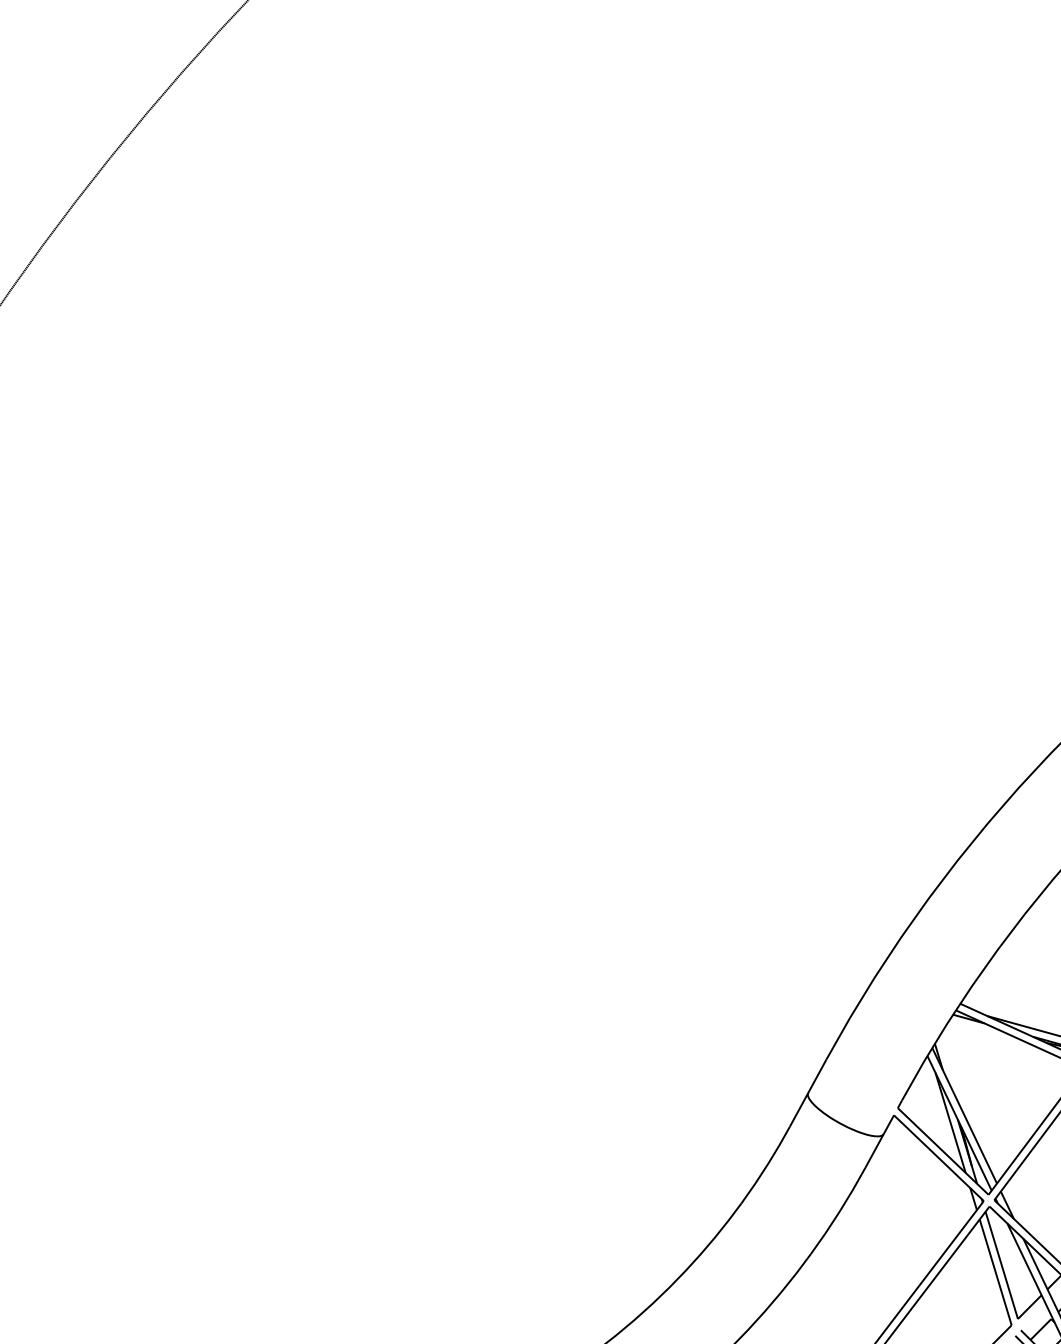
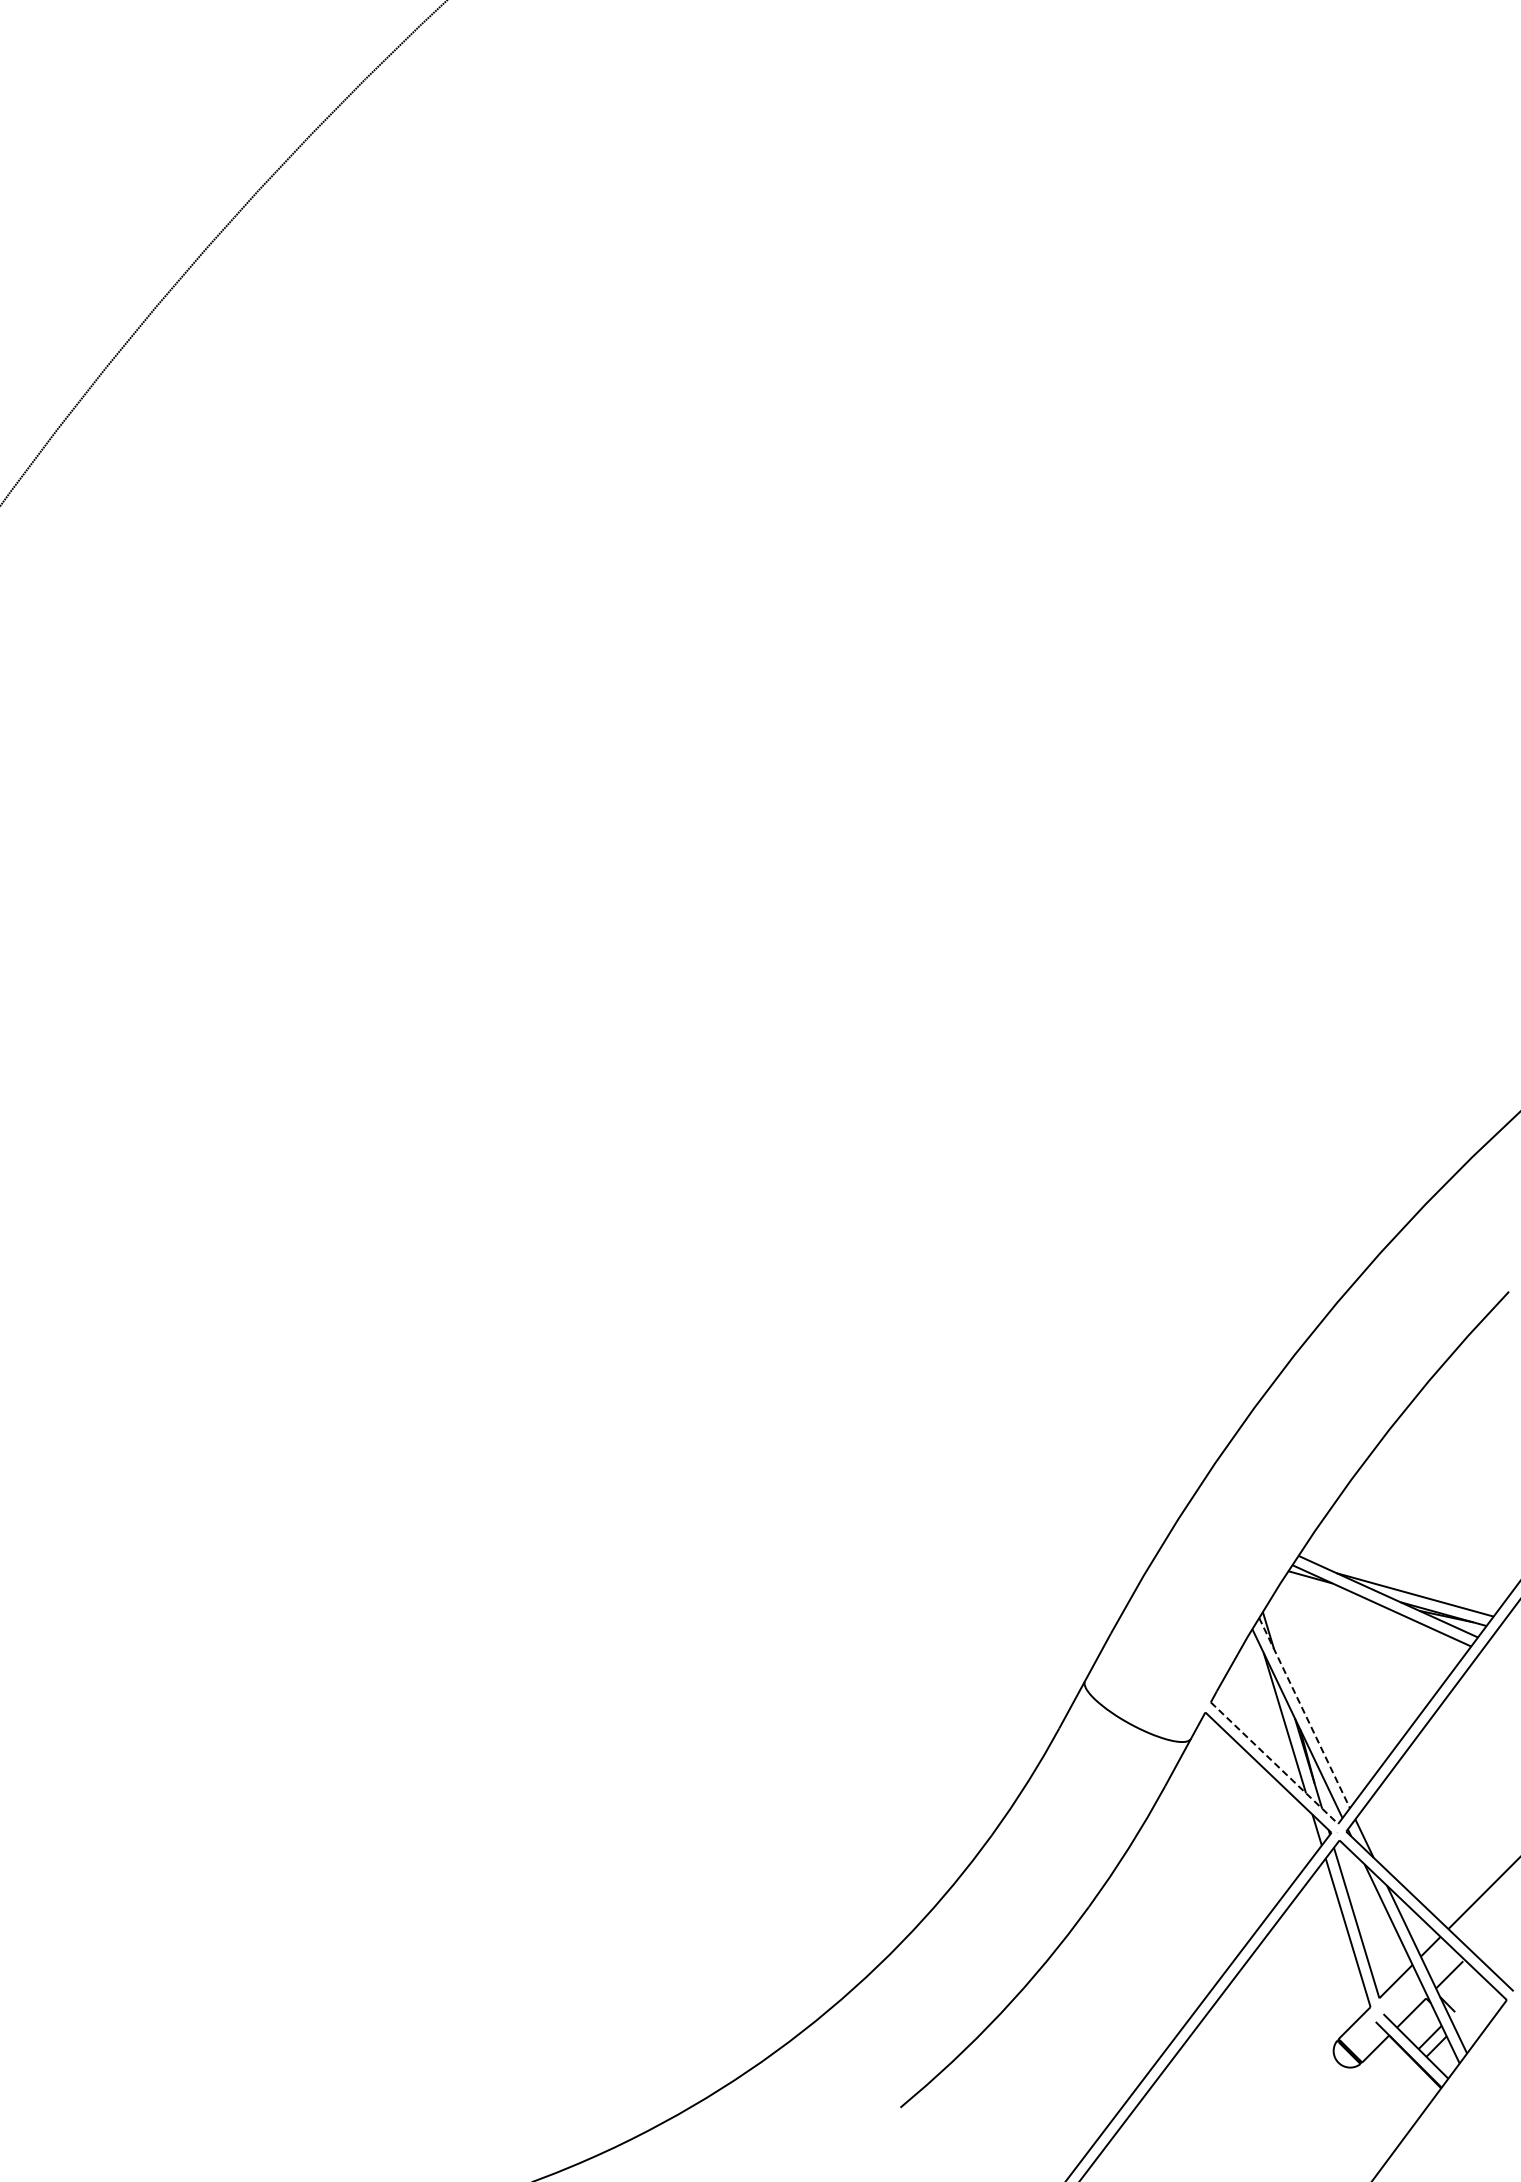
line: (964, 1116) -> (1304, 1713), solid -> dashed
line: (943, 1151) -> (1274, 1763), solid -> dashed

